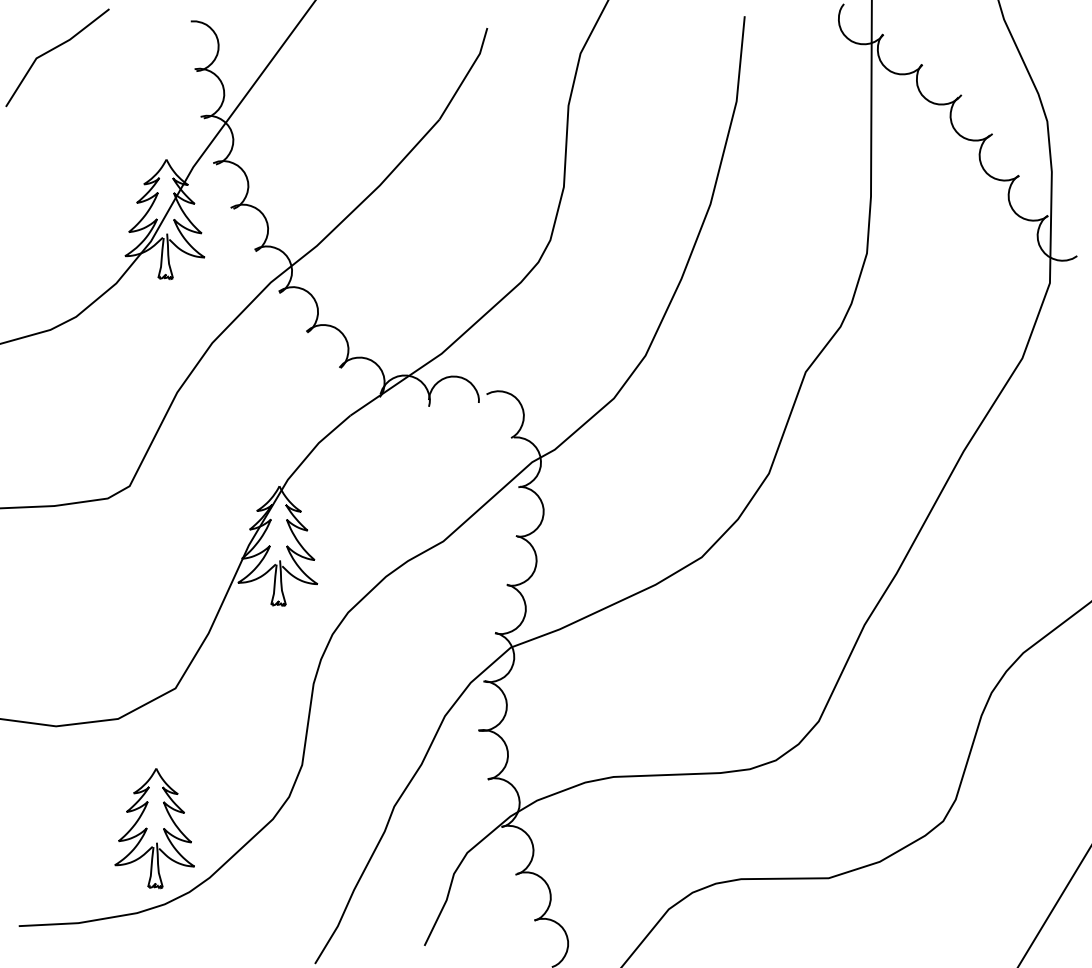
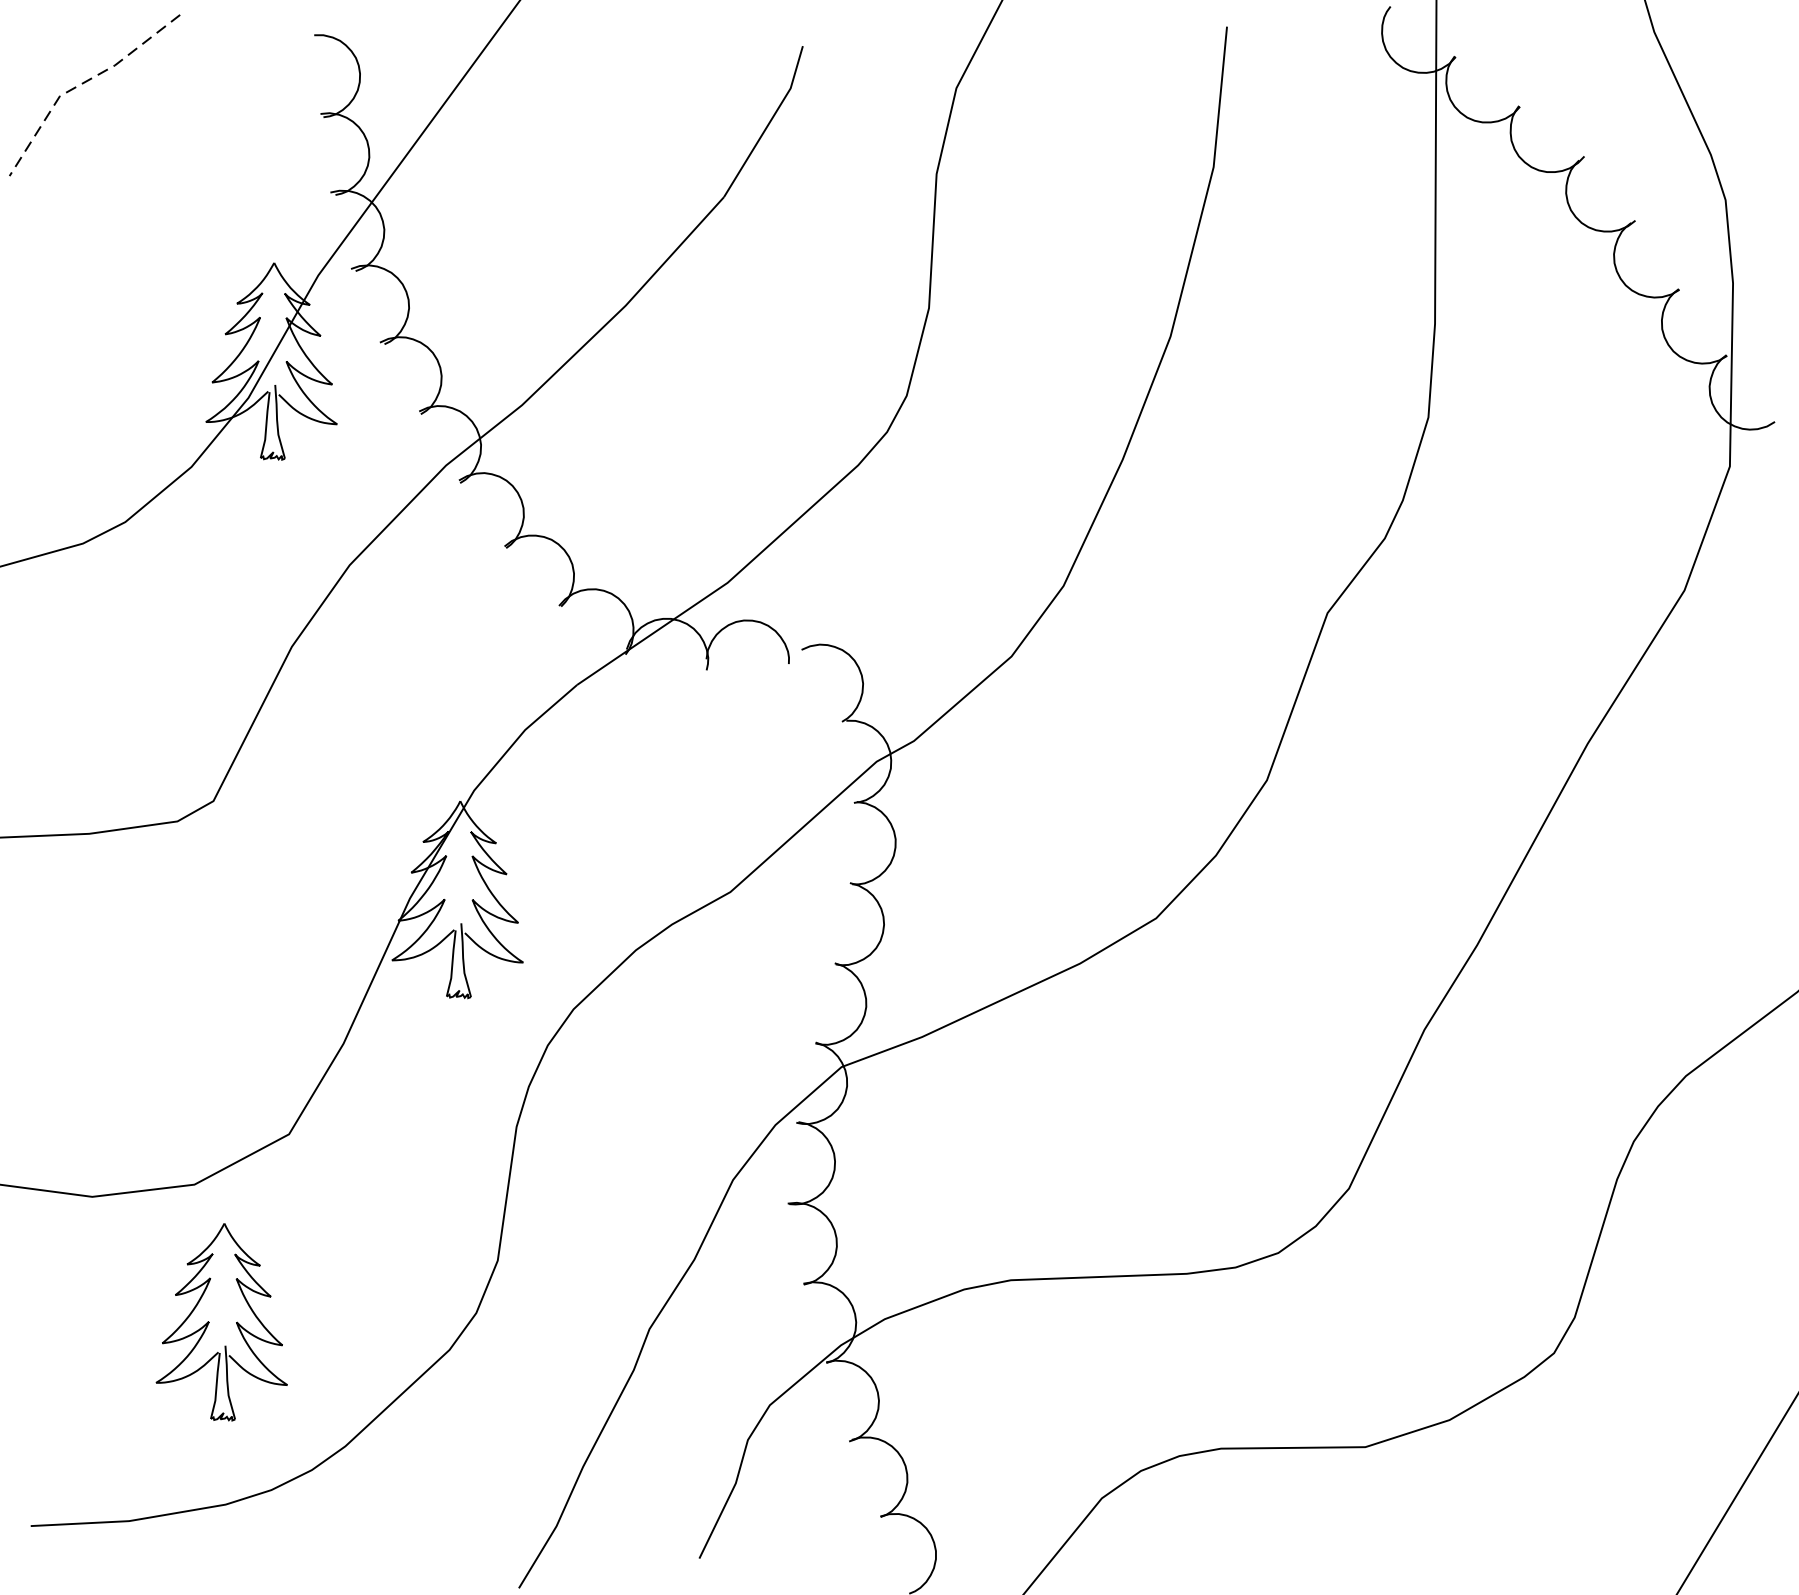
line: (50, 50) -> (83, 83), solid -> dashed
part: (154, 828) -> (221, 1322), moved

